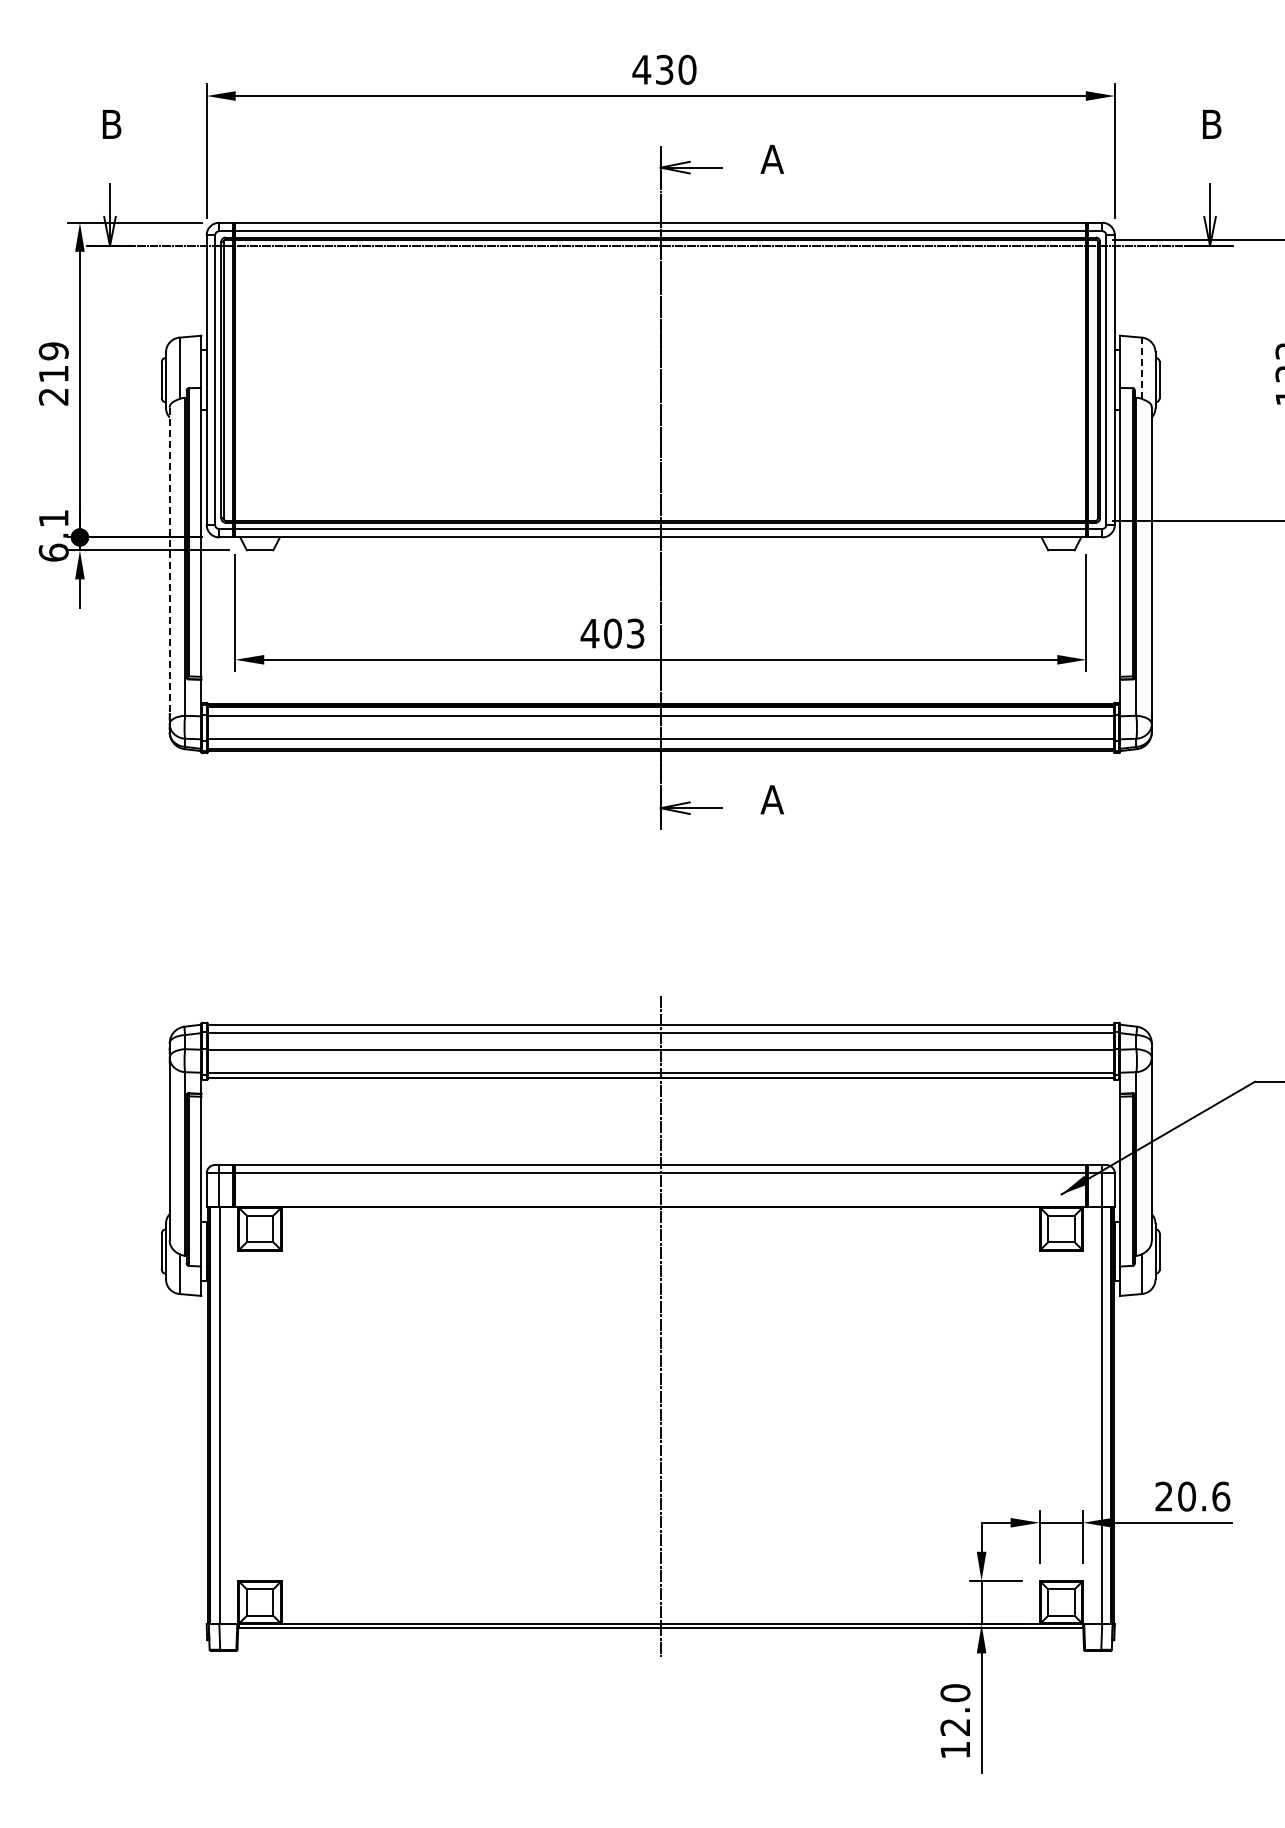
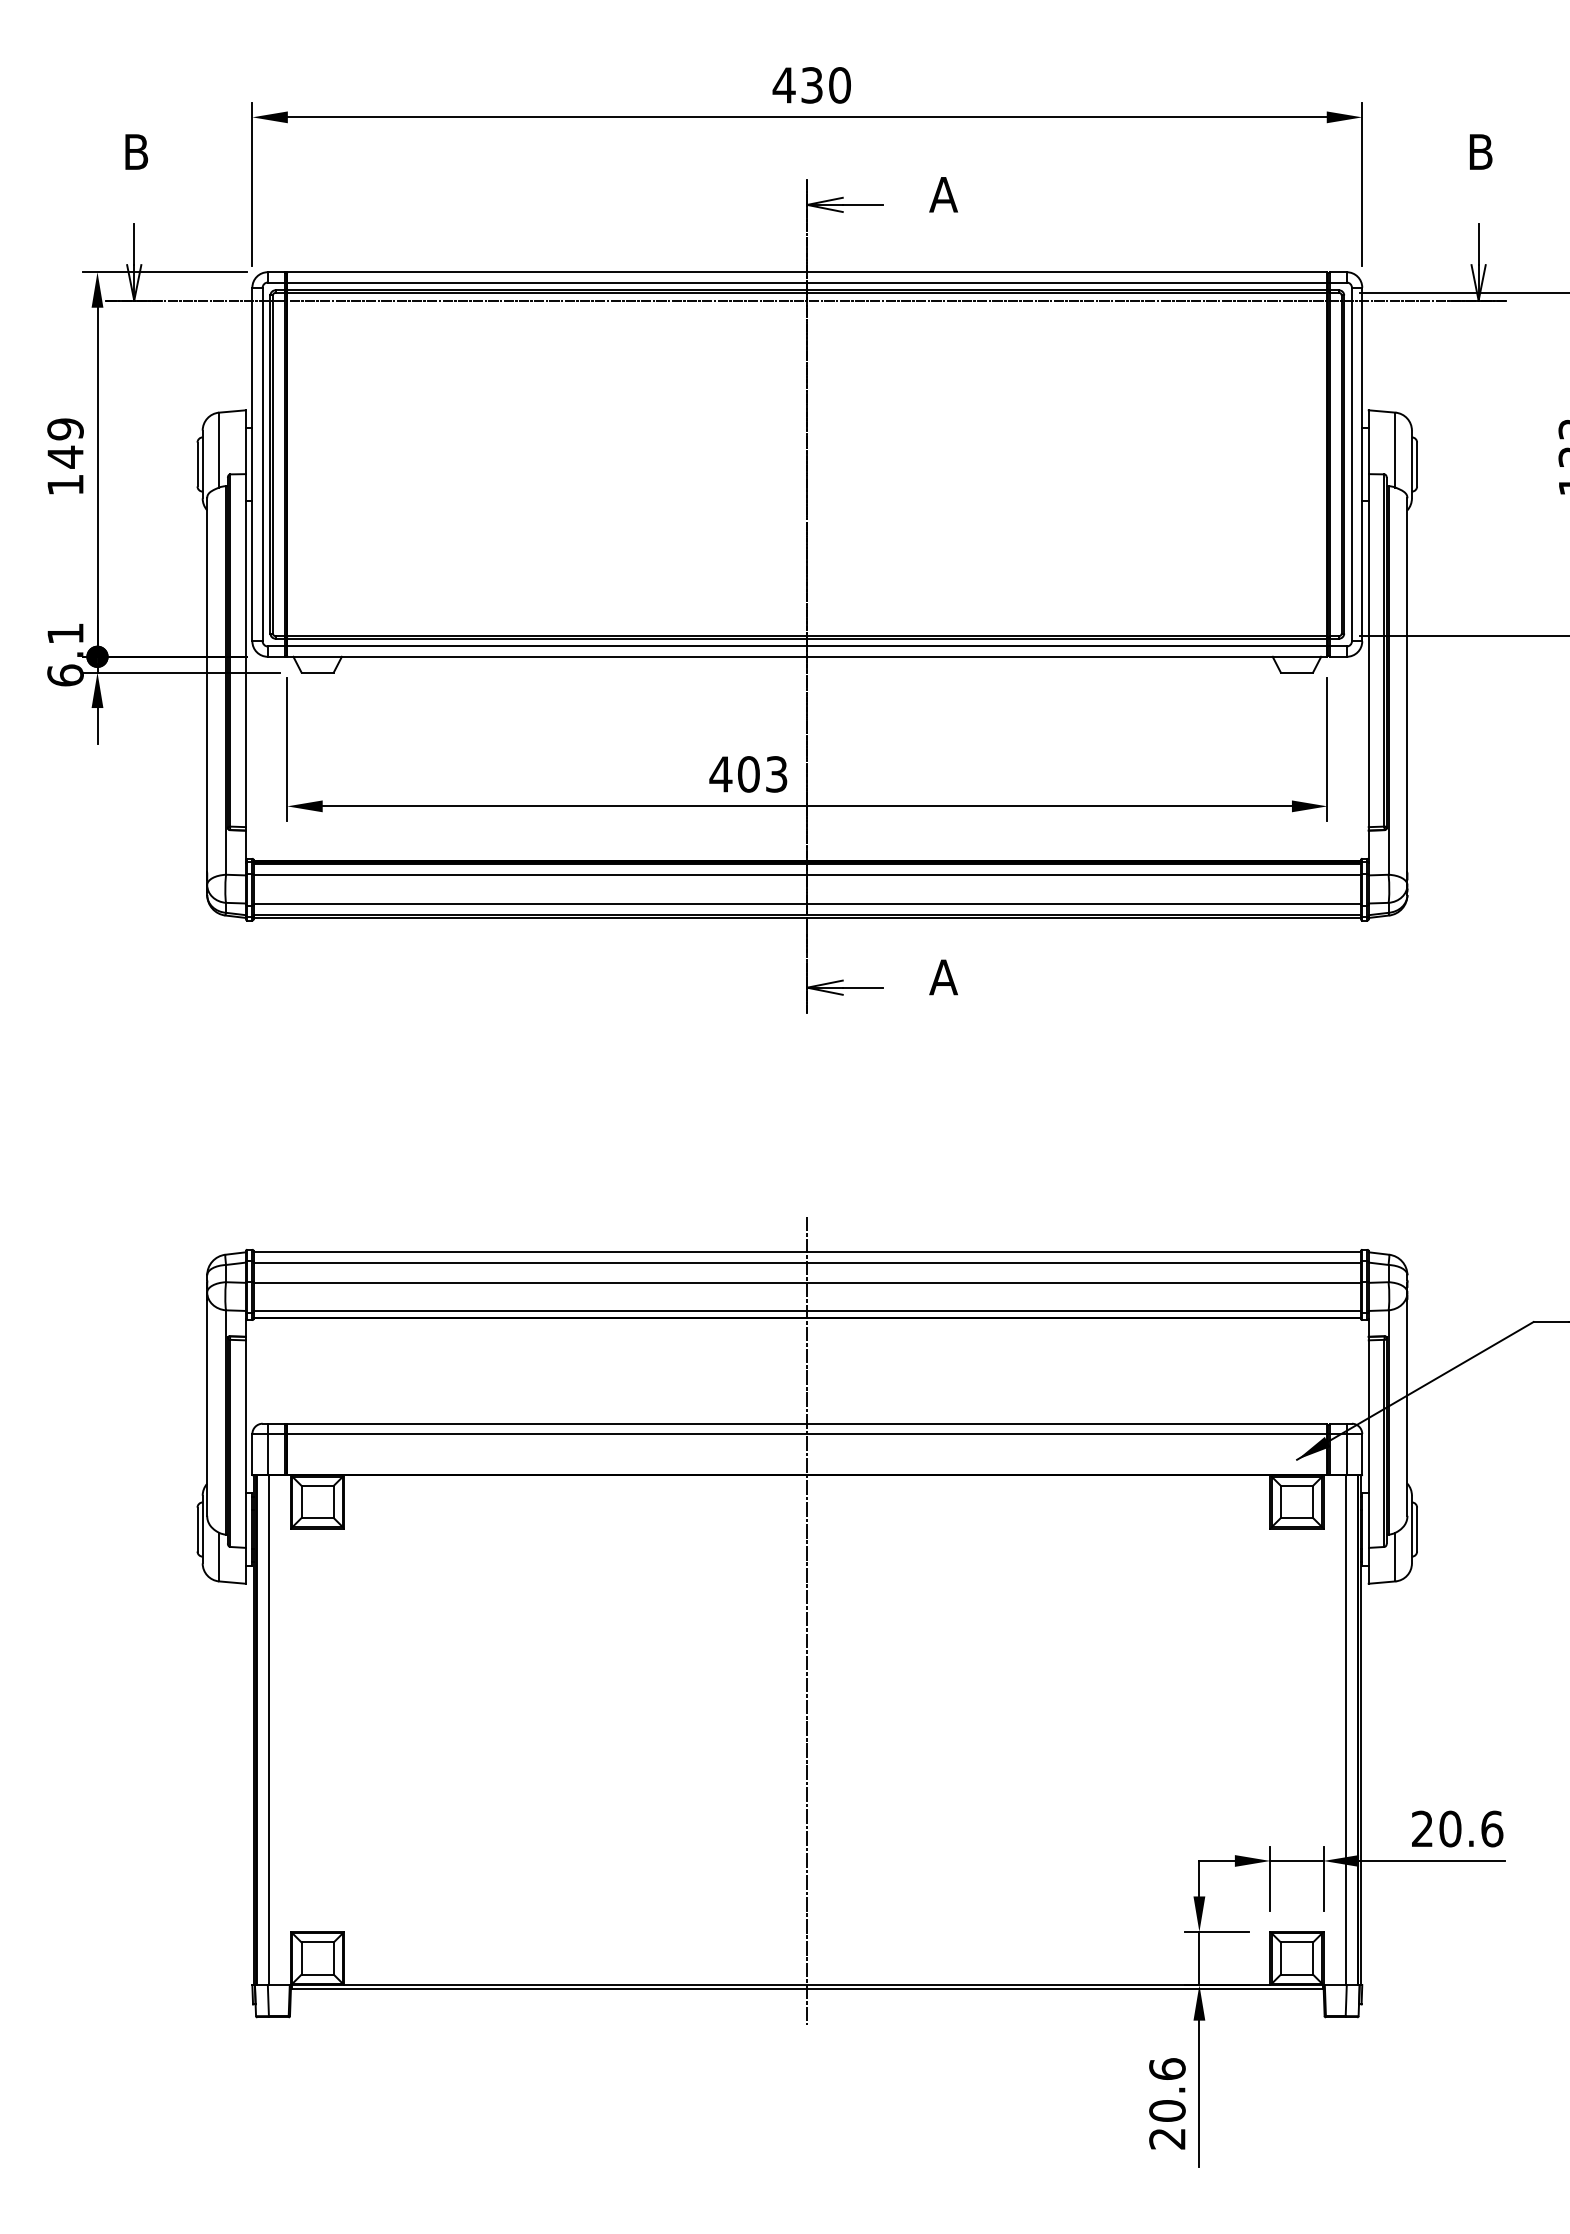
line: (1142, 368) -> (1396, 450), dashed -> solid
text: (53, 384) -> (65, 469), 219 -> 149
line: (169, 561) -> (206, 686), dashed -> solid
text: (955, 1721) -> (1167, 2103), 12.0 -> 20.6

